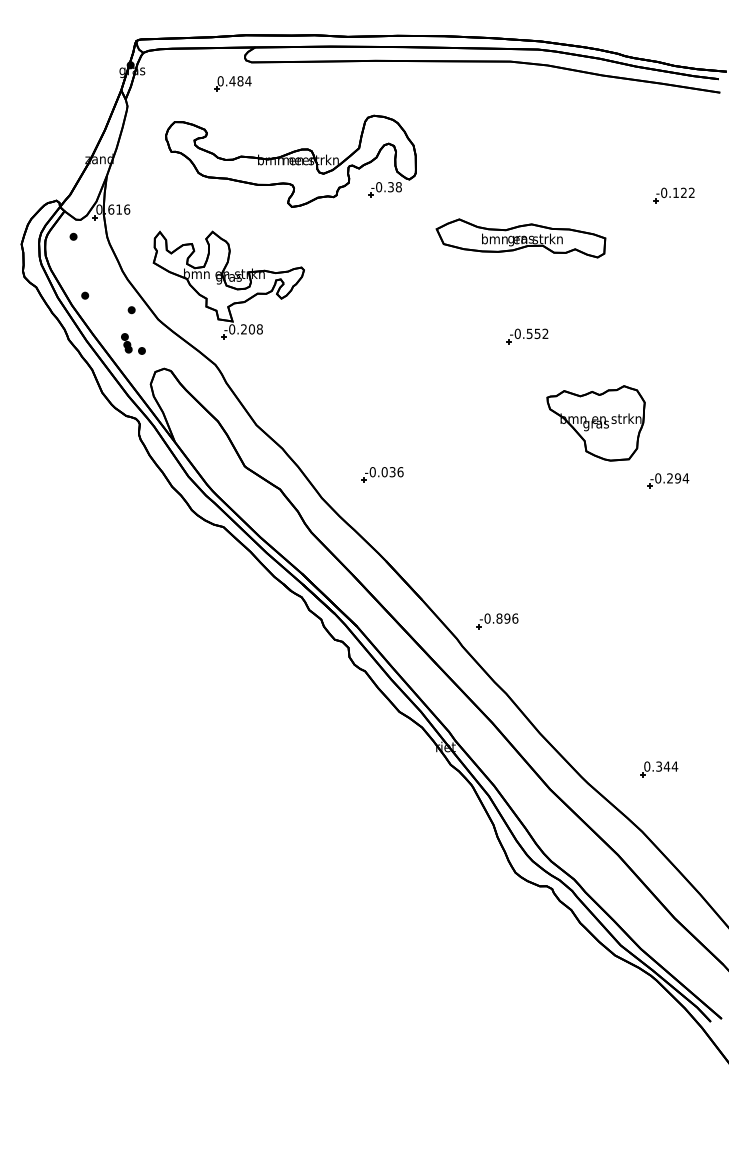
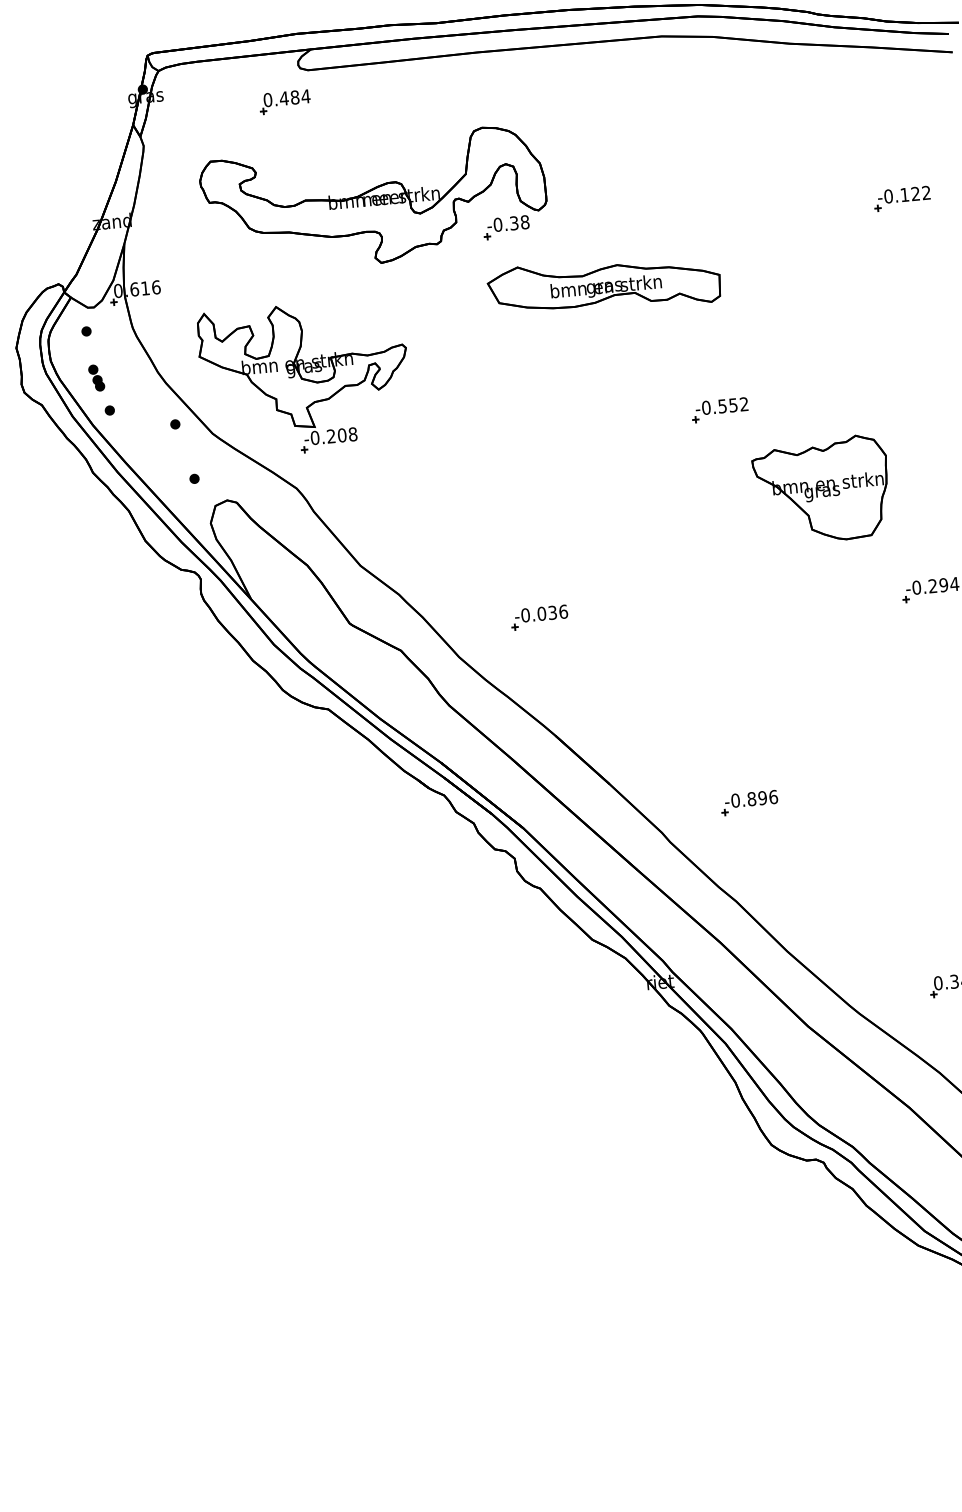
part: (520, 238) -> (603, 285), moved
part: (126, 343) -> (96, 378), moved
part: (595, 423) -> (821, 490), moved
part: (497, 621) -> (749, 803), moved

